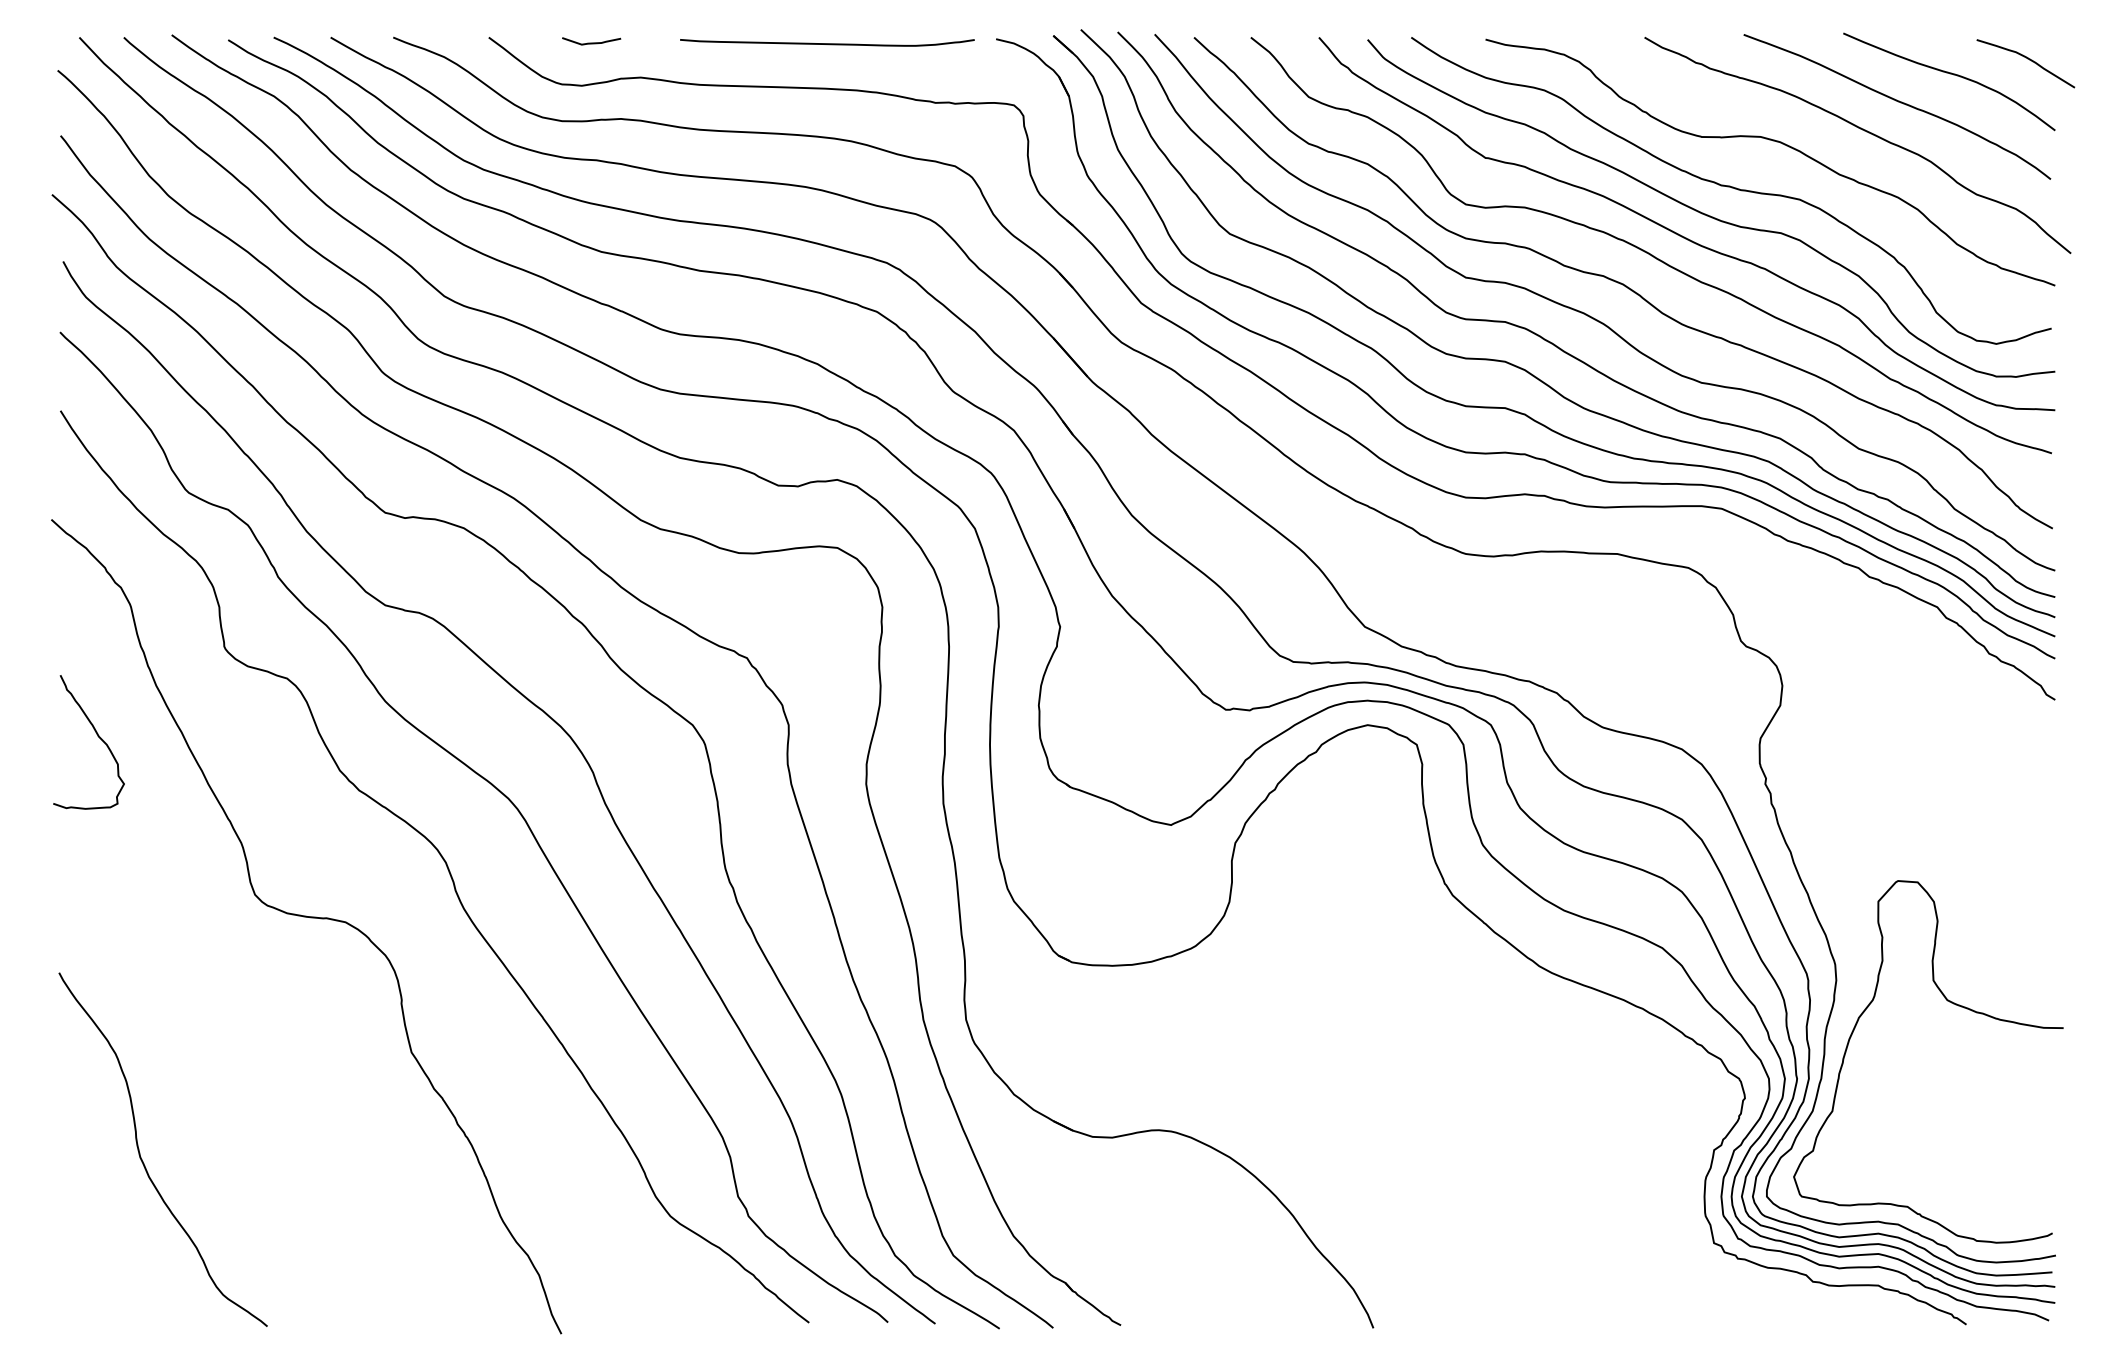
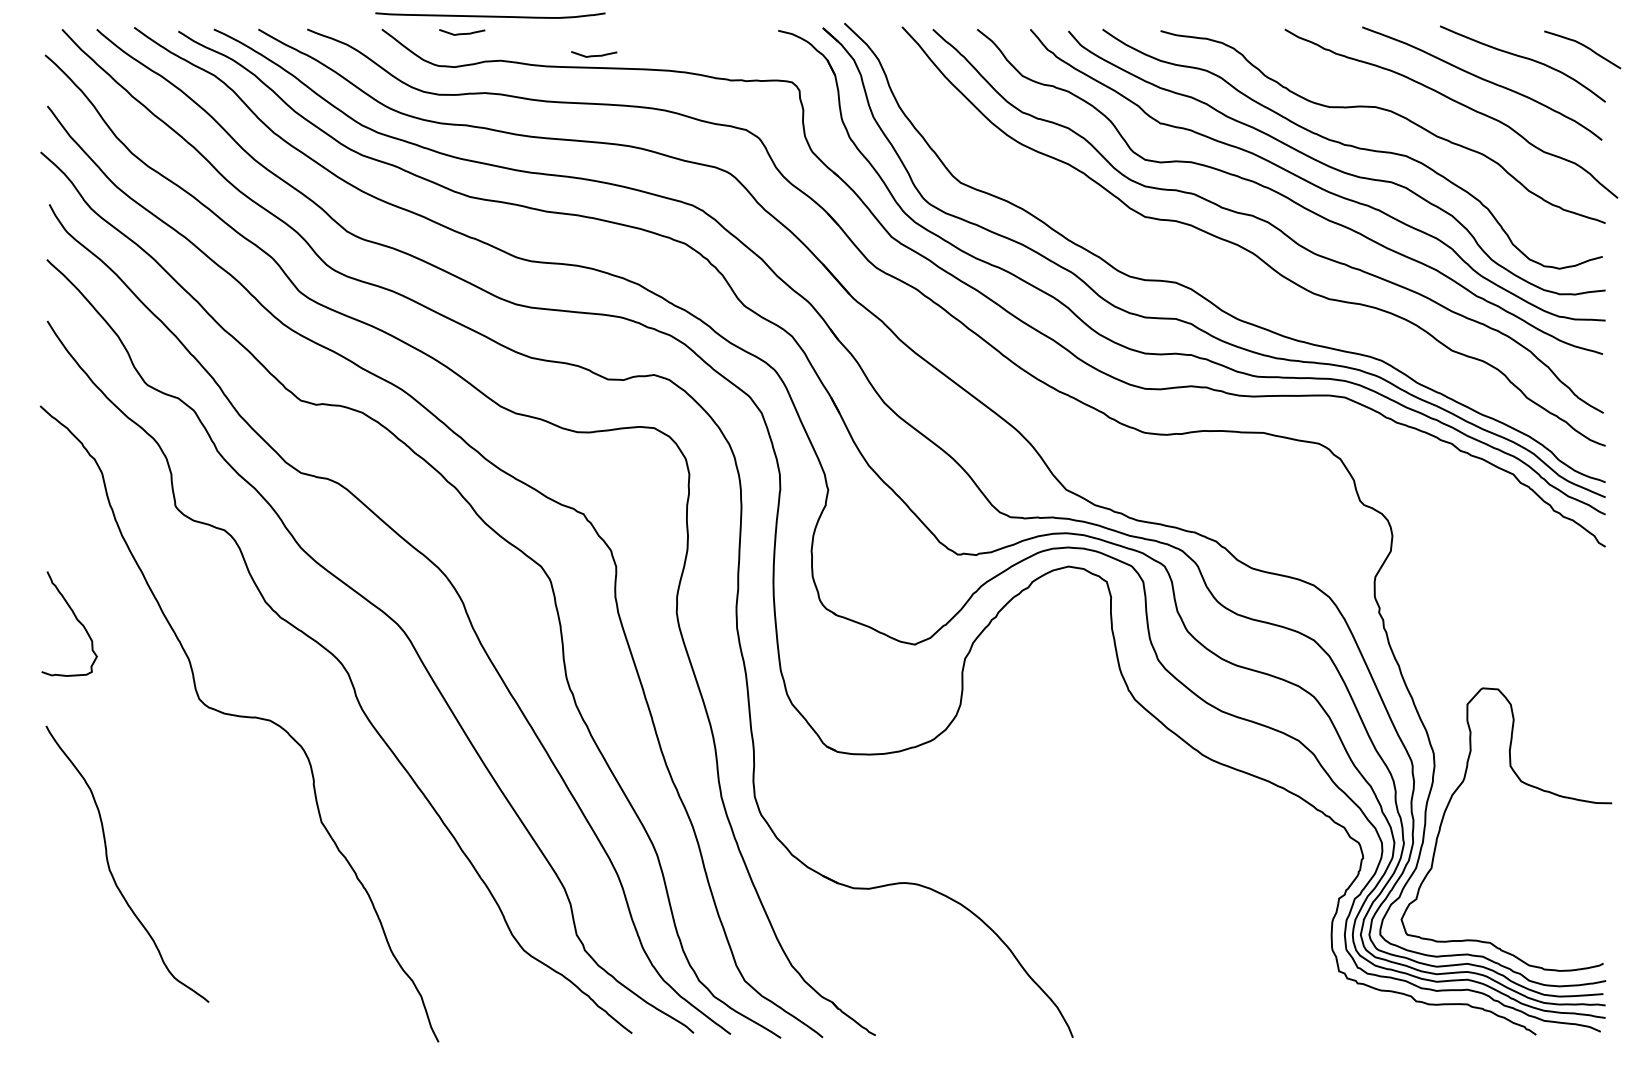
curve: (827, 42) -> (490, 15), moved
curve: (760, 70) -> (594, 55), added
curve: (1562, 348) -> (1220, 272), removed
curve: (97, 737) -> (76, 620), moved
curve: (141, 1155) -> (110, 868), moved

